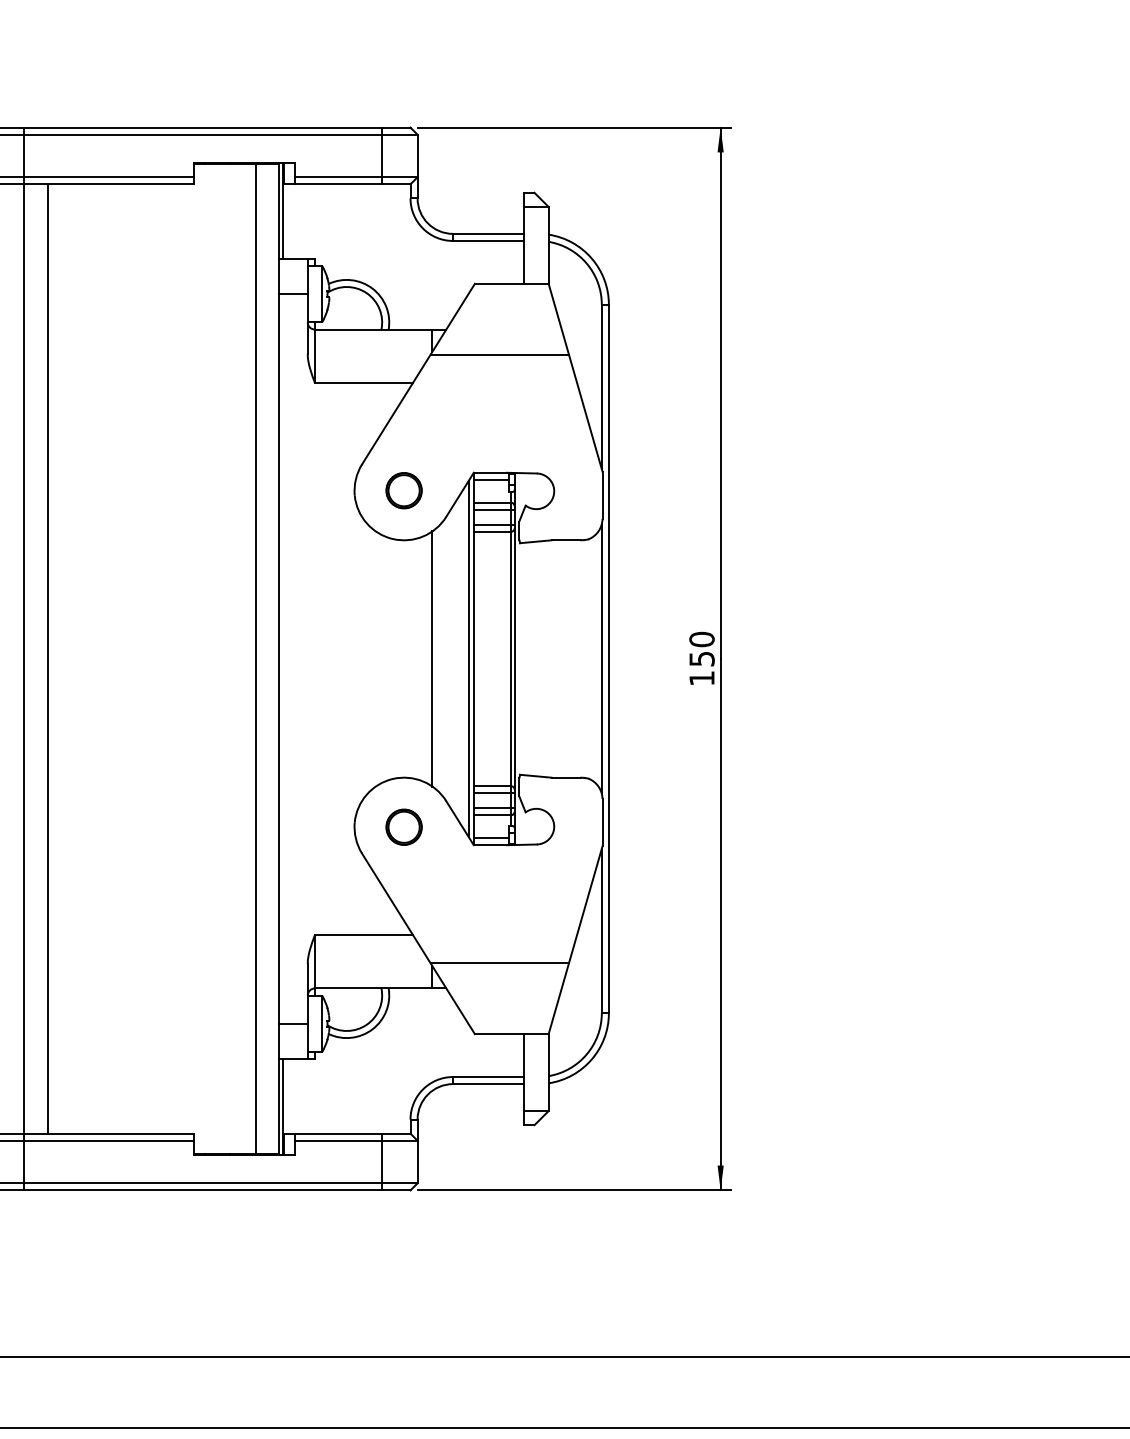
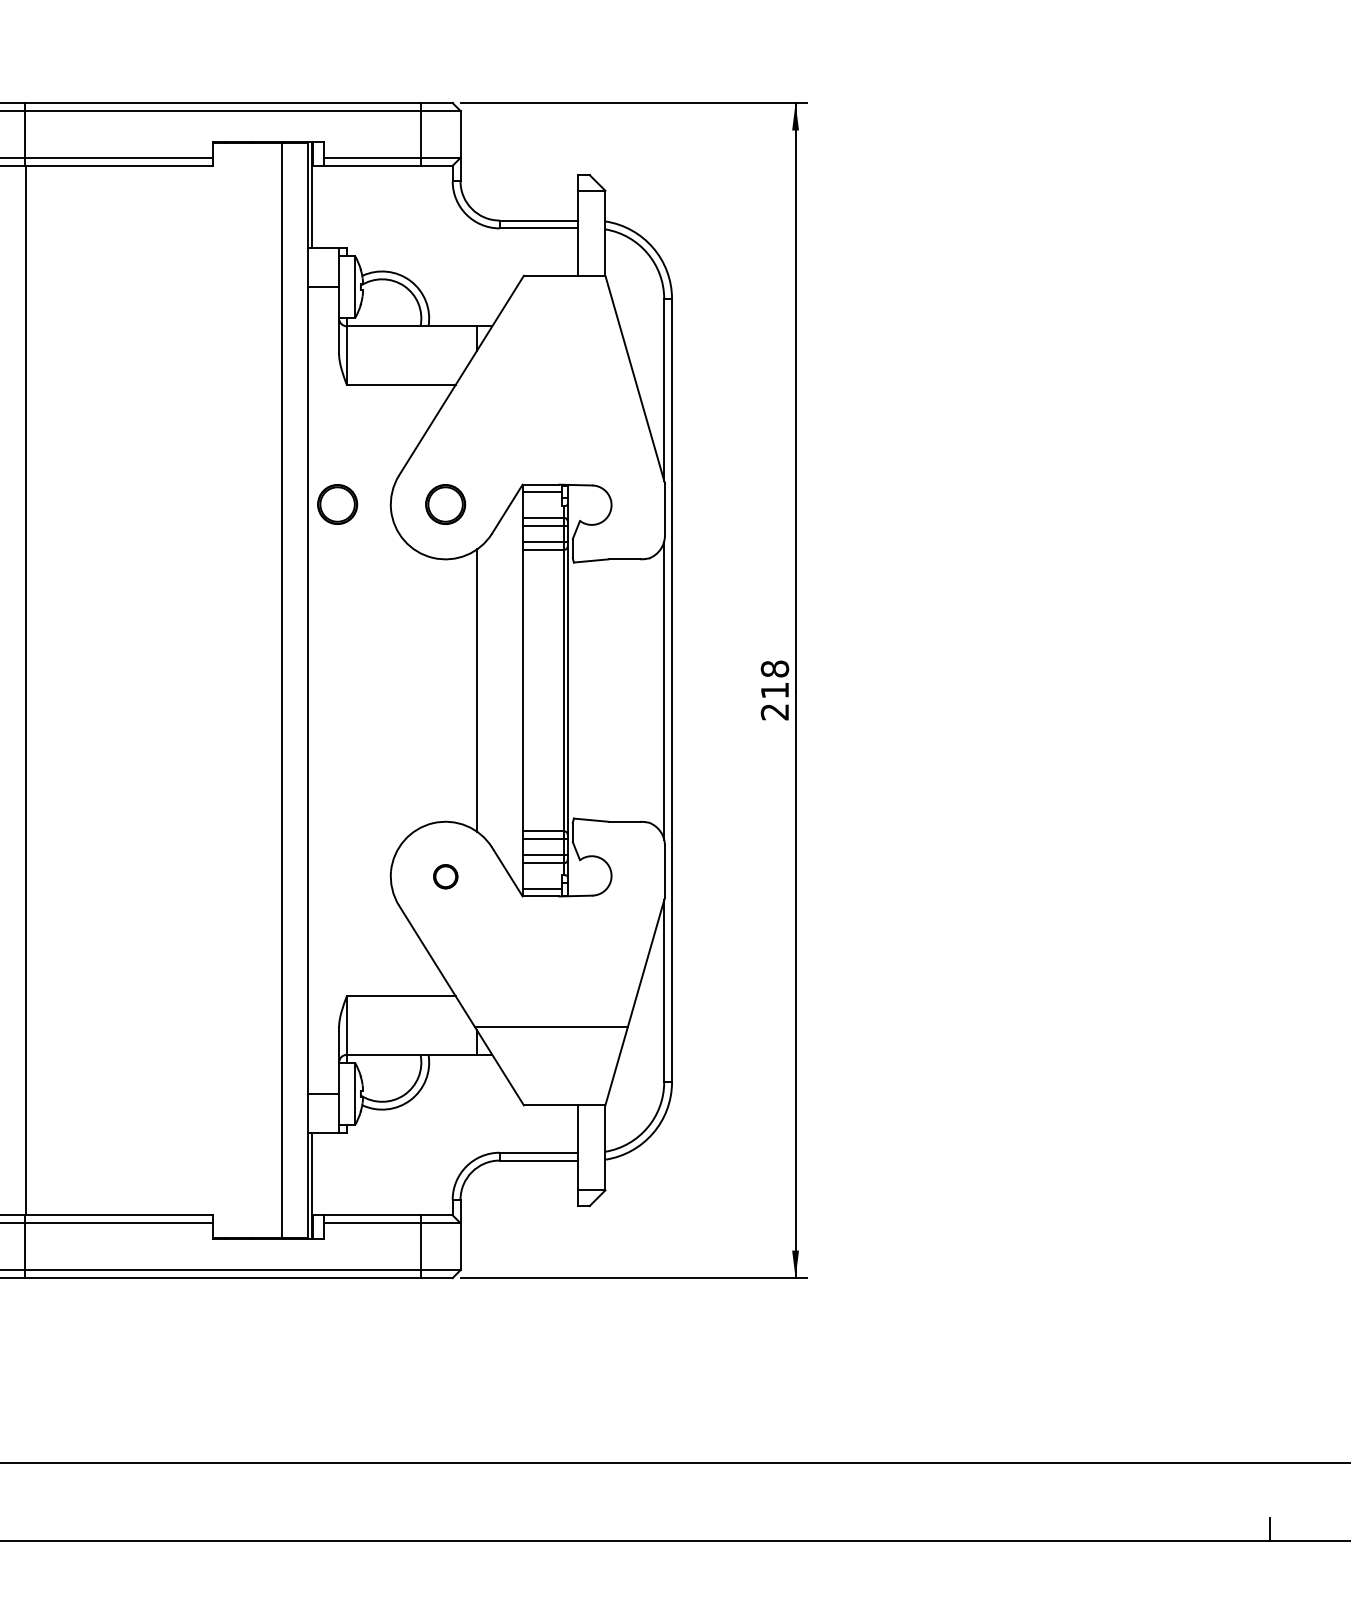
line: (498, 355) -> (550, 354), removed
part: (306, 490) -> (337, 504), added
line: (47, 658) -> (51, 690), removed
line: (469, 658) -> (517, 690), removed
text: (701, 658) -> (774, 690), 150 -> 218
part: (404, 827) -> (445, 876), size x0.6

